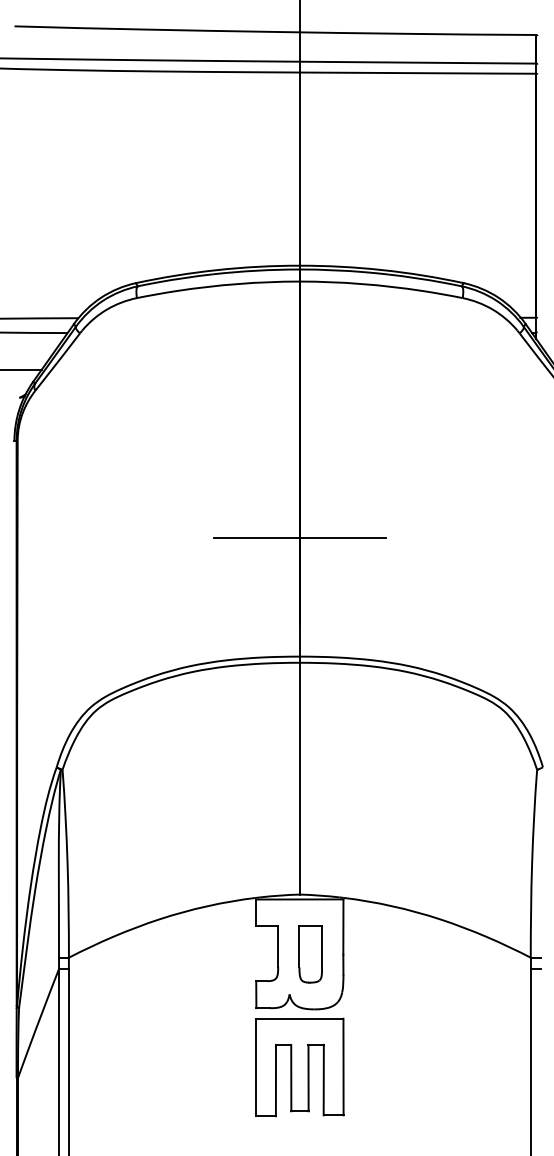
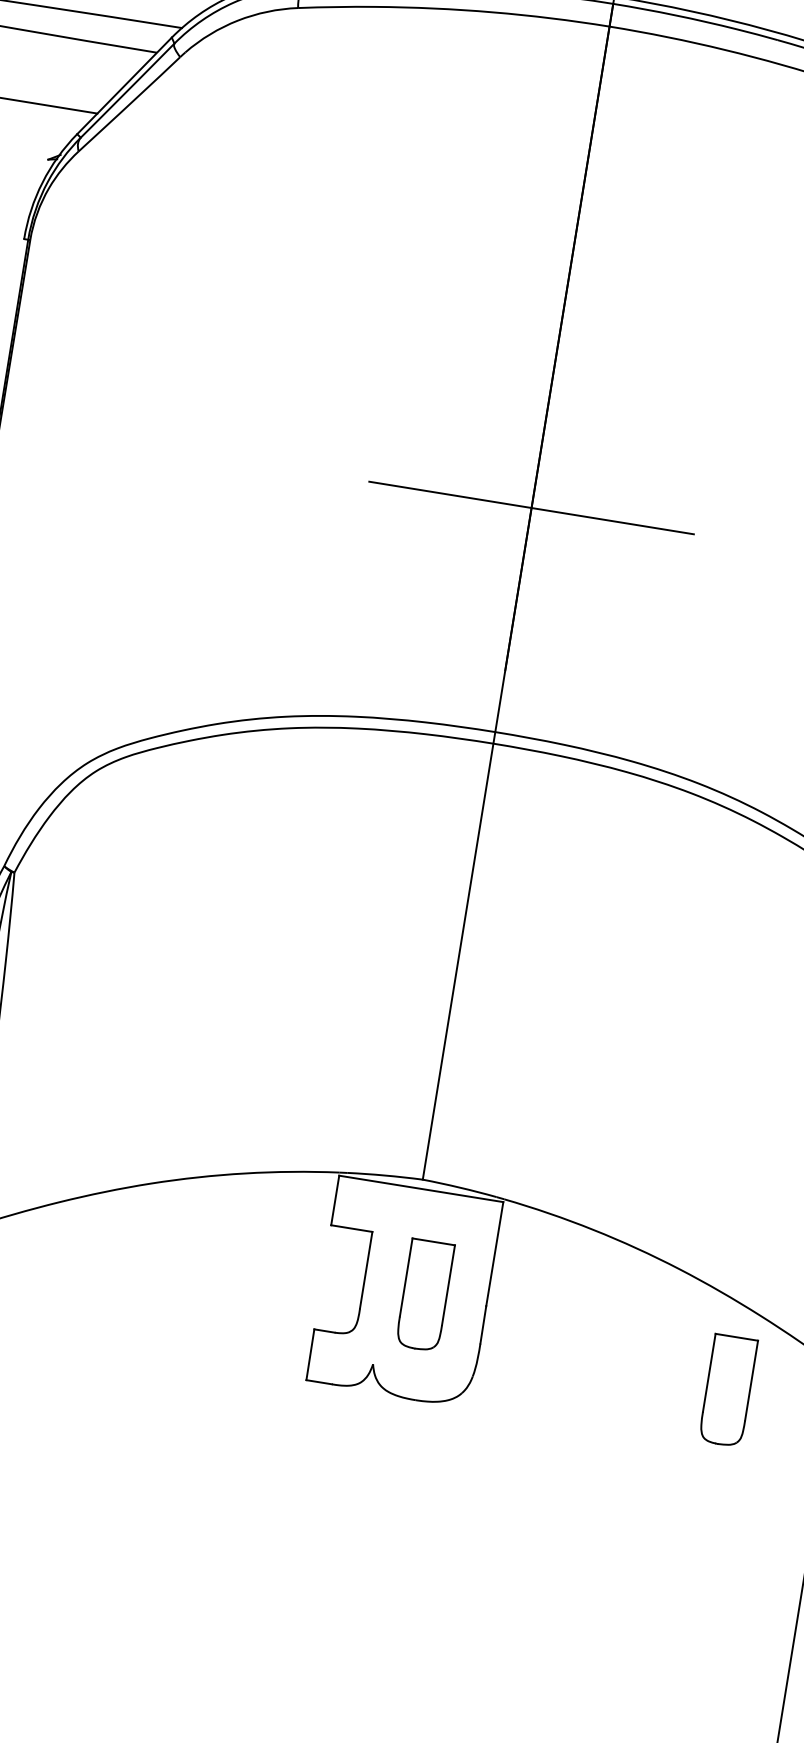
part: (475, 978) -> (727, 1391), added
part: (299, 1067) -> (369, 1504), removed

